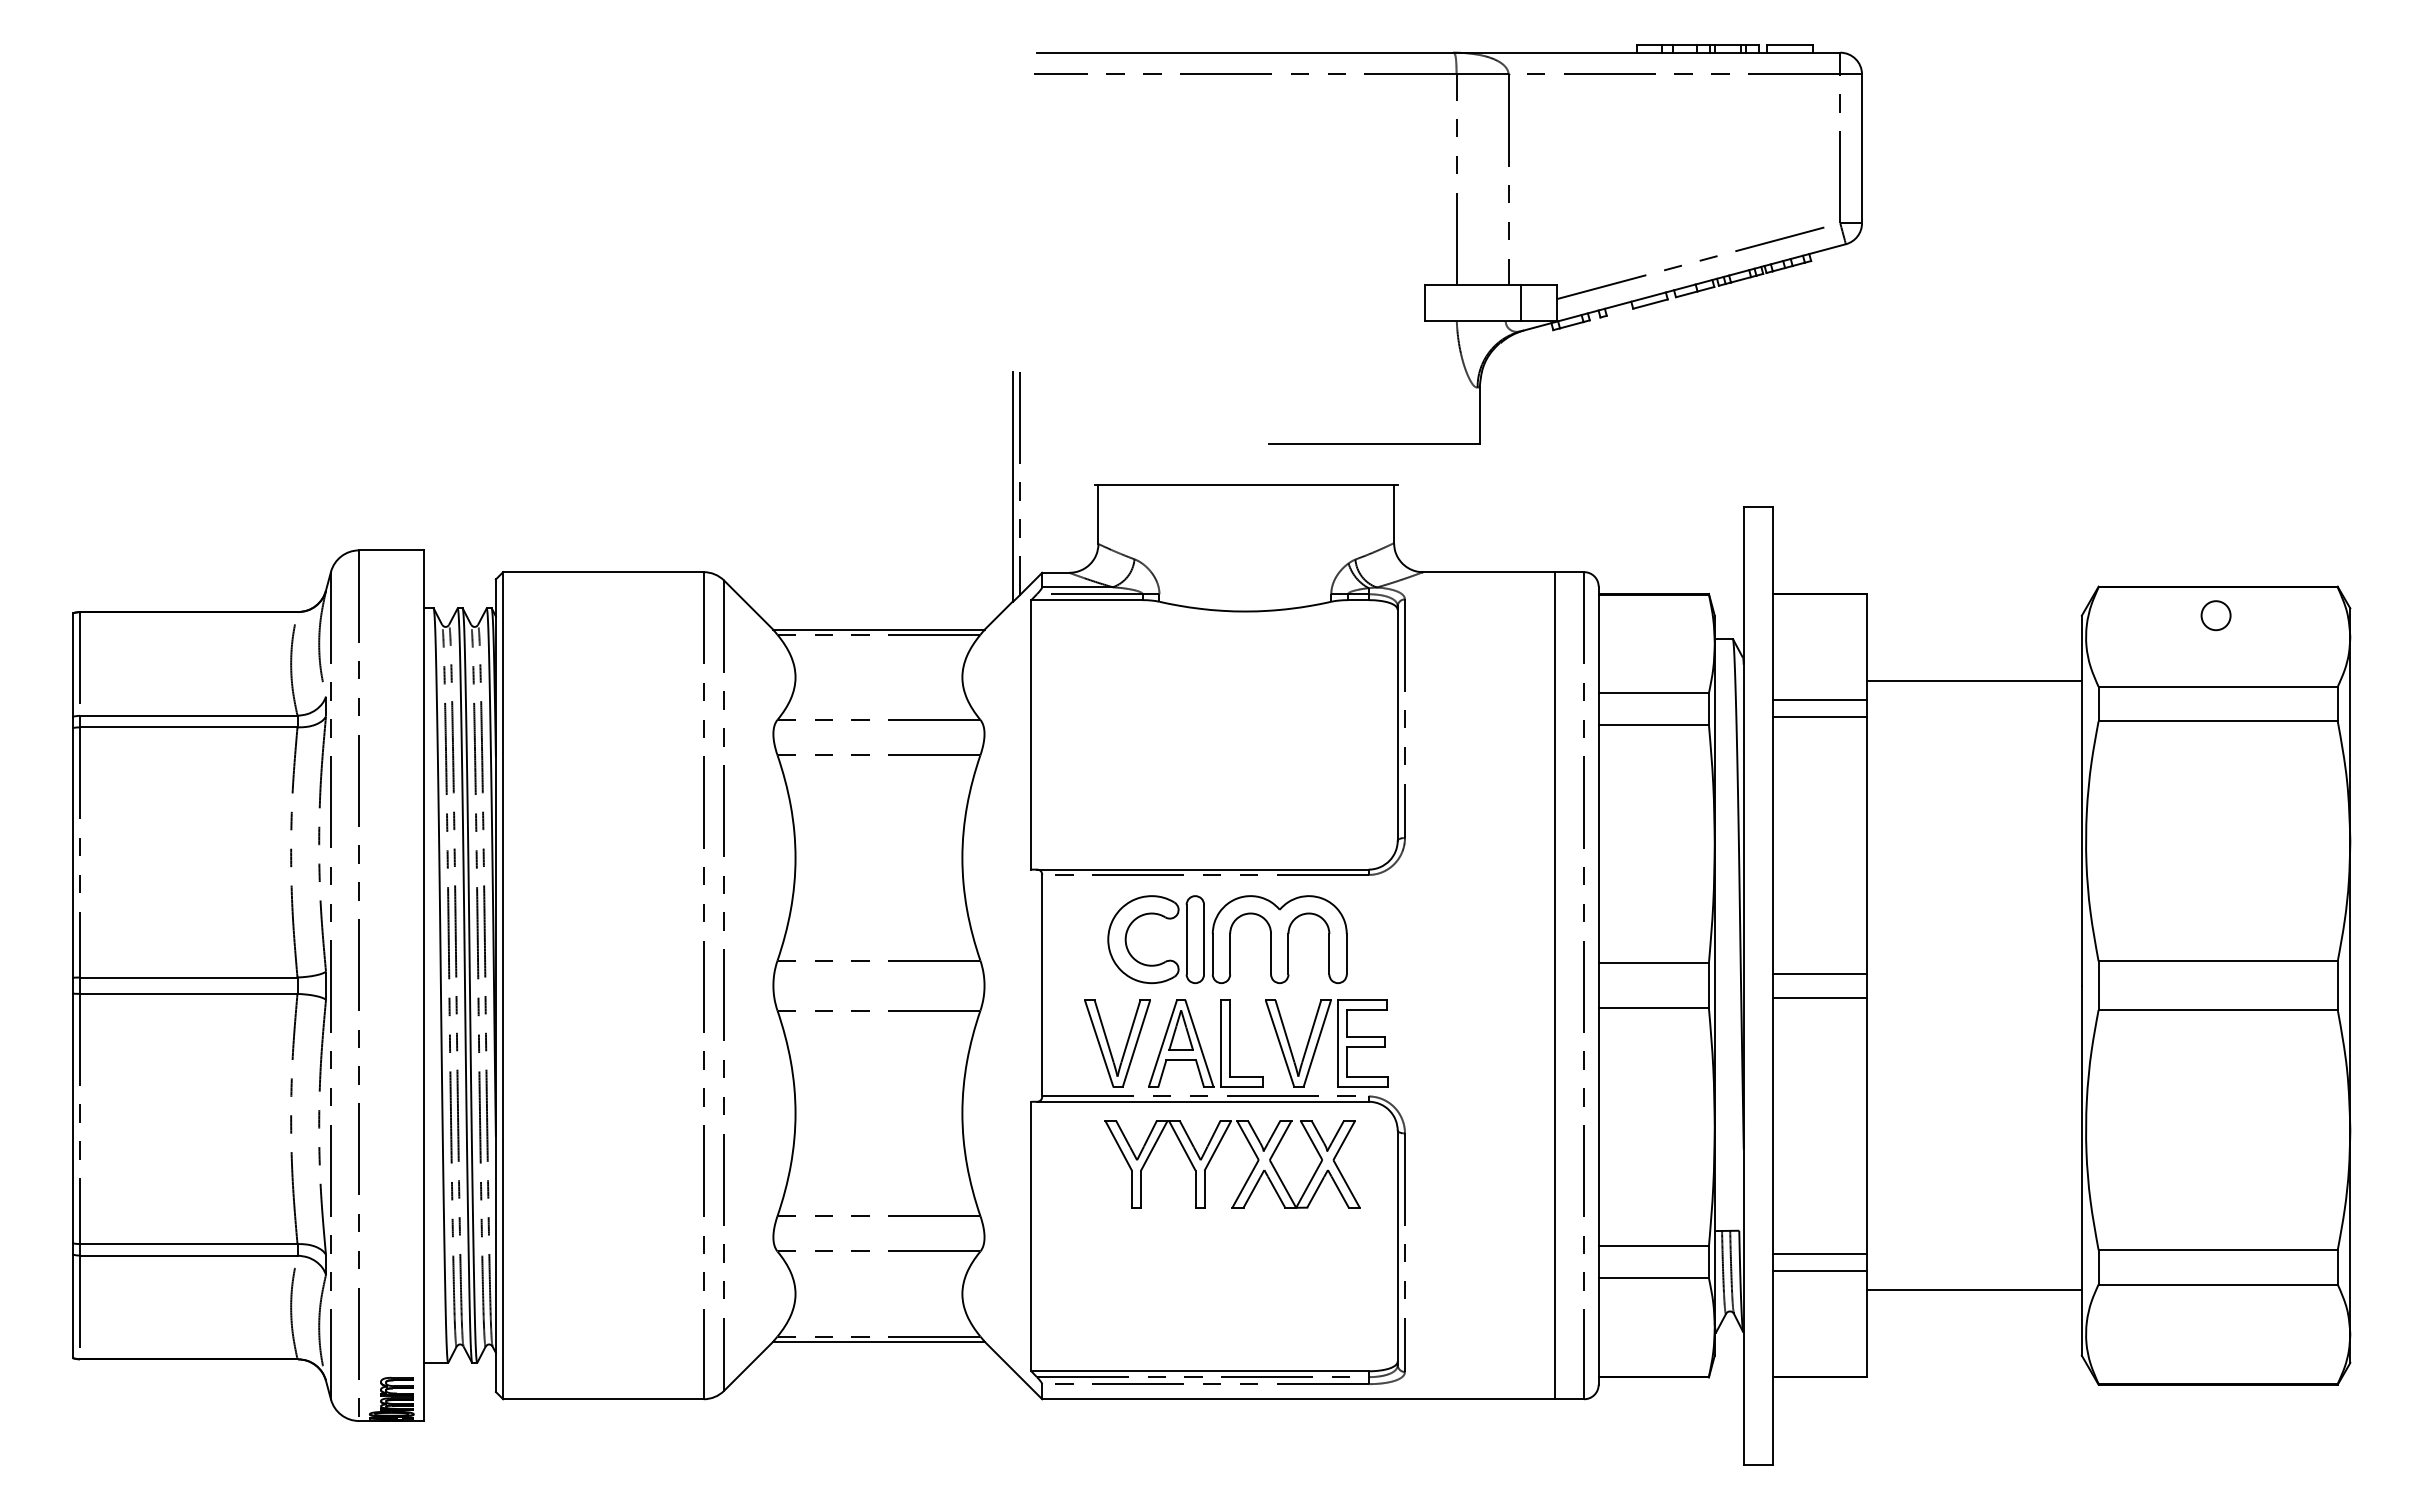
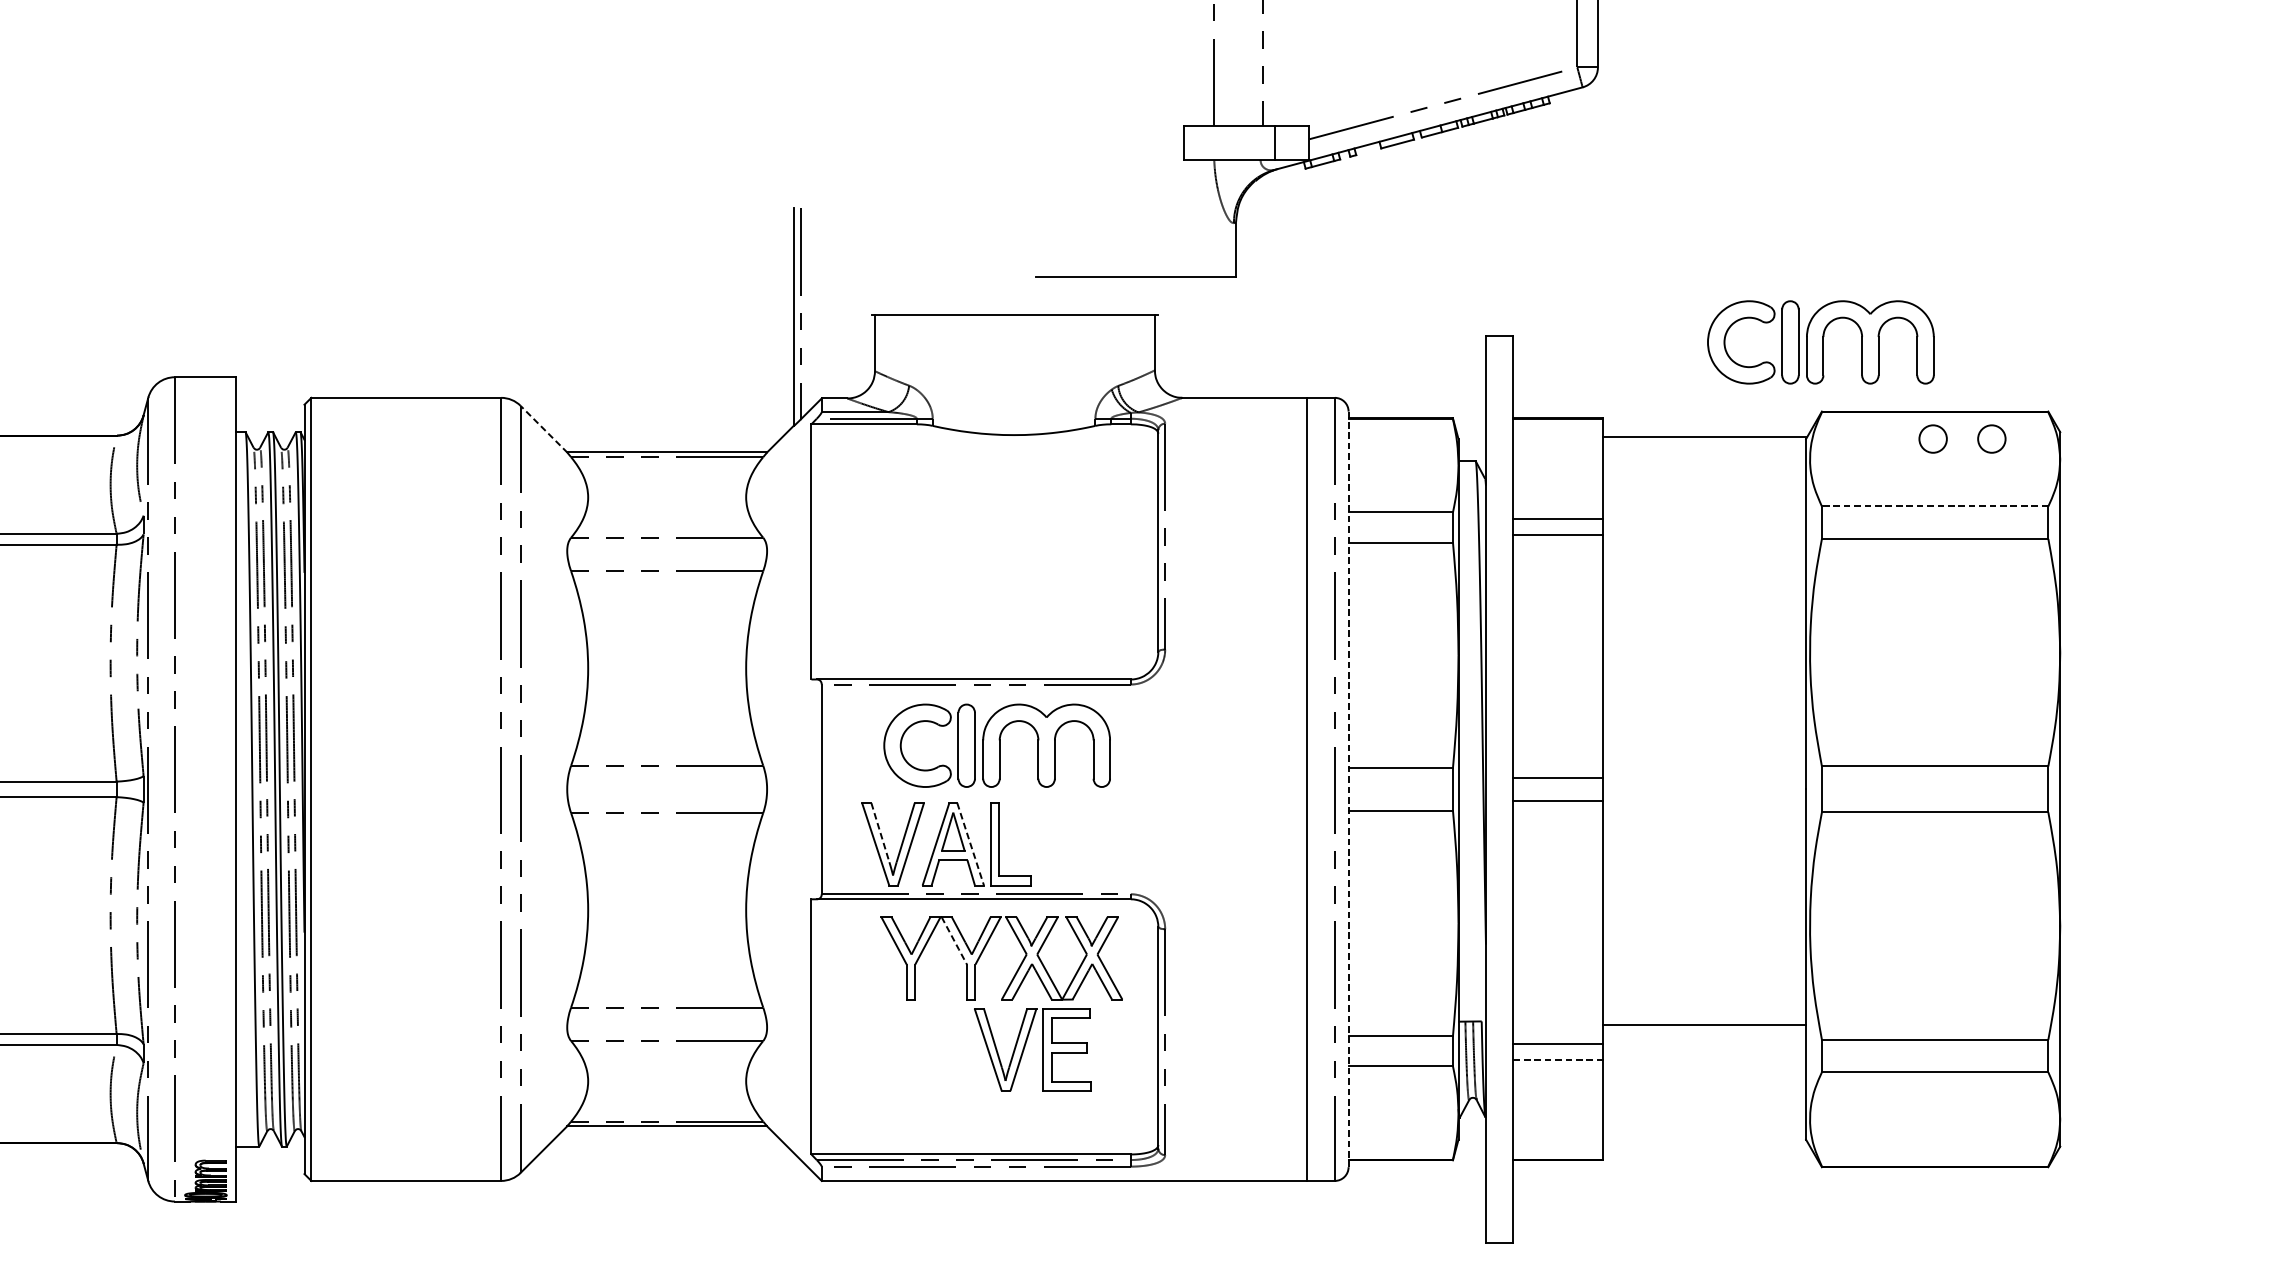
part: (2097, 513) -> (1820, 342), added
line: (748, 605) -> (543, 429), solid -> dashed
circle: (2277, 615) -> (1991, 438), added
line: (1974, 680) -> (1704, 436), moved
line: (2218, 686) -> (1935, 506), solid -> dashed
line: (1598, 986) -> (1348, 790), solid -> dashed
line: (1104, 1031) -> (880, 832), solid -> dashed
part: (1319, 1040) -> (1025, 1046), moved
line: (1199, 1044) -> (970, 845), solid -> dashed
line: (1182, 1145) -> (954, 940), solid -> dashed
line: (1820, 1271) -> (1558, 1059), solid -> dashed
line: (1974, 1290) -> (1704, 1024), moved

